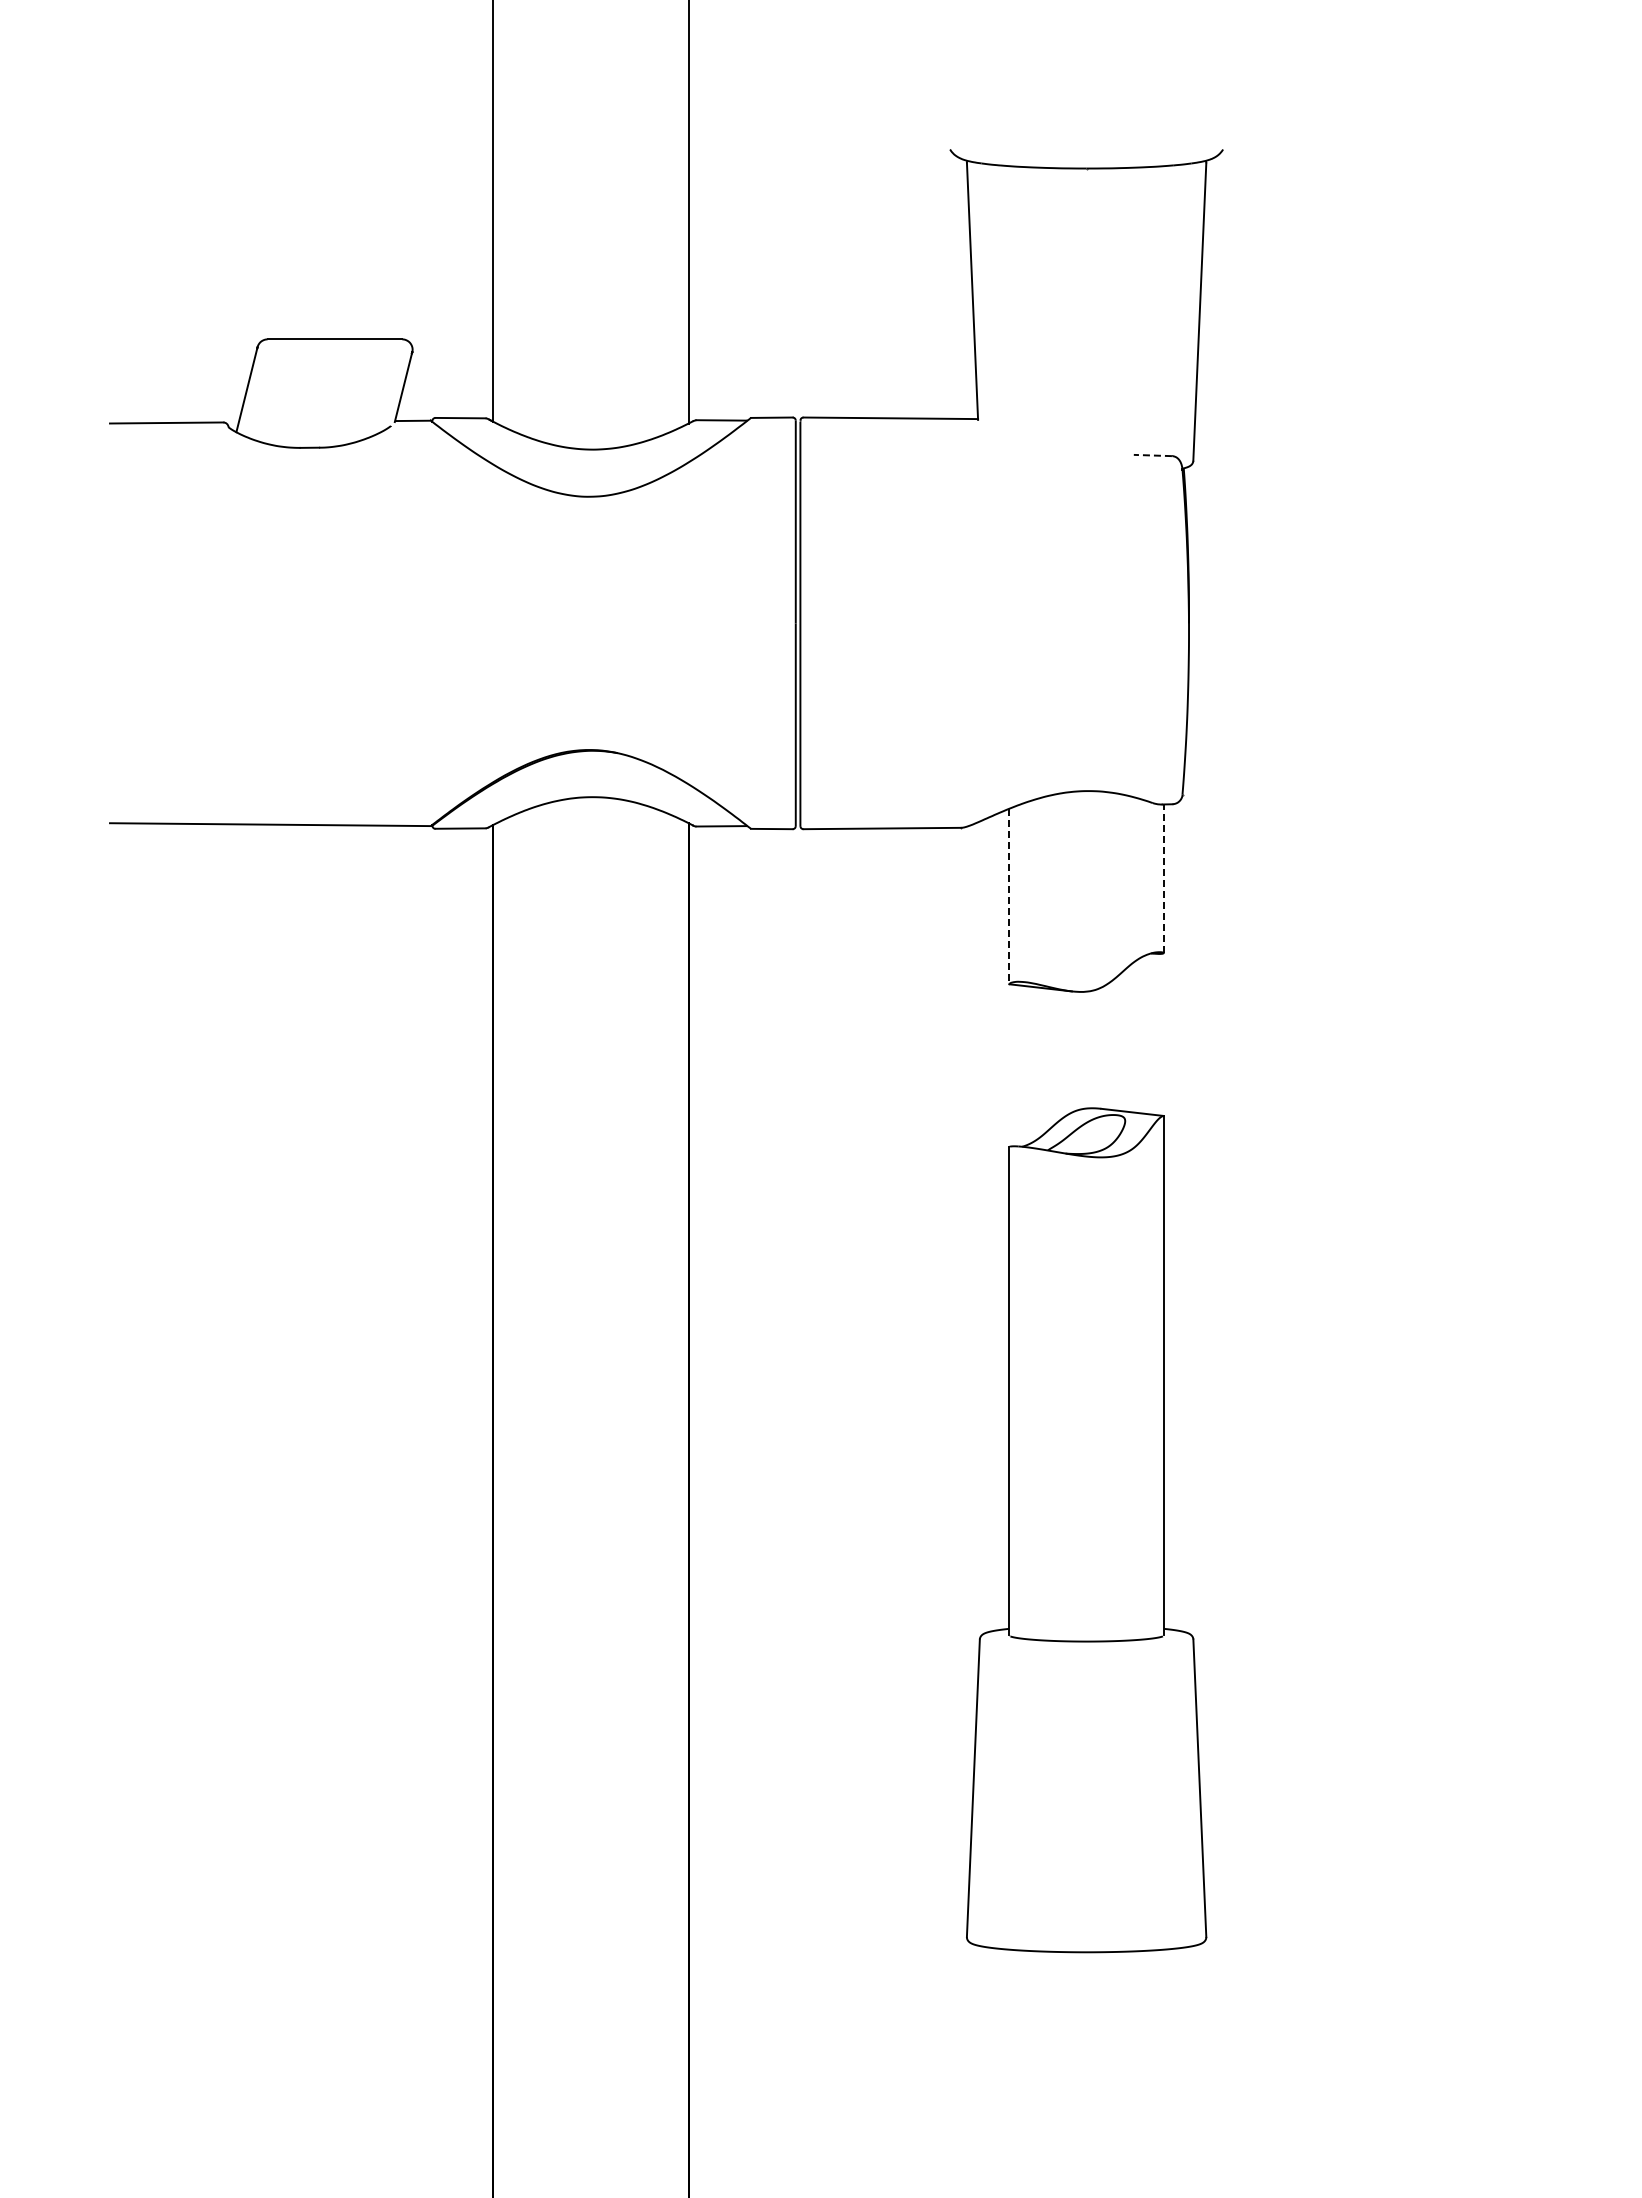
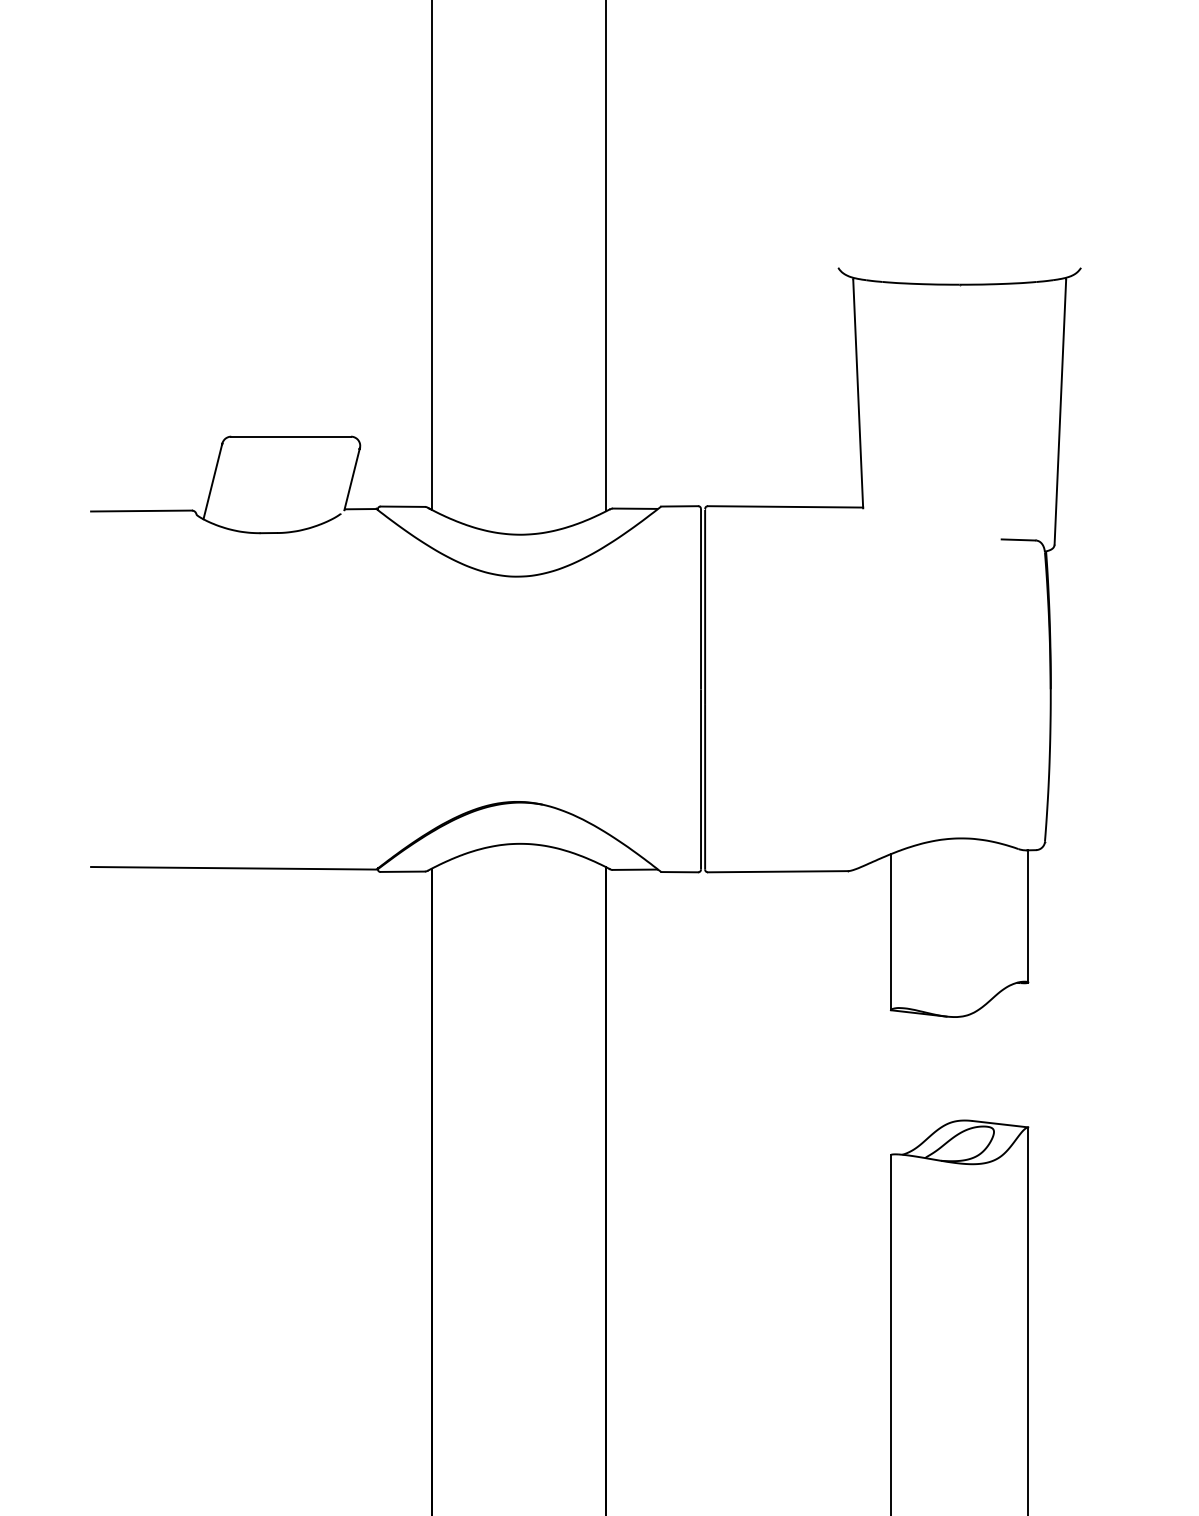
line: (1152, 455) -> (1018, 539), dashed -> solid
line: (1163, 878) -> (1028, 916), dashed -> solid
line: (1009, 896) -> (891, 932), dashed -> solid

